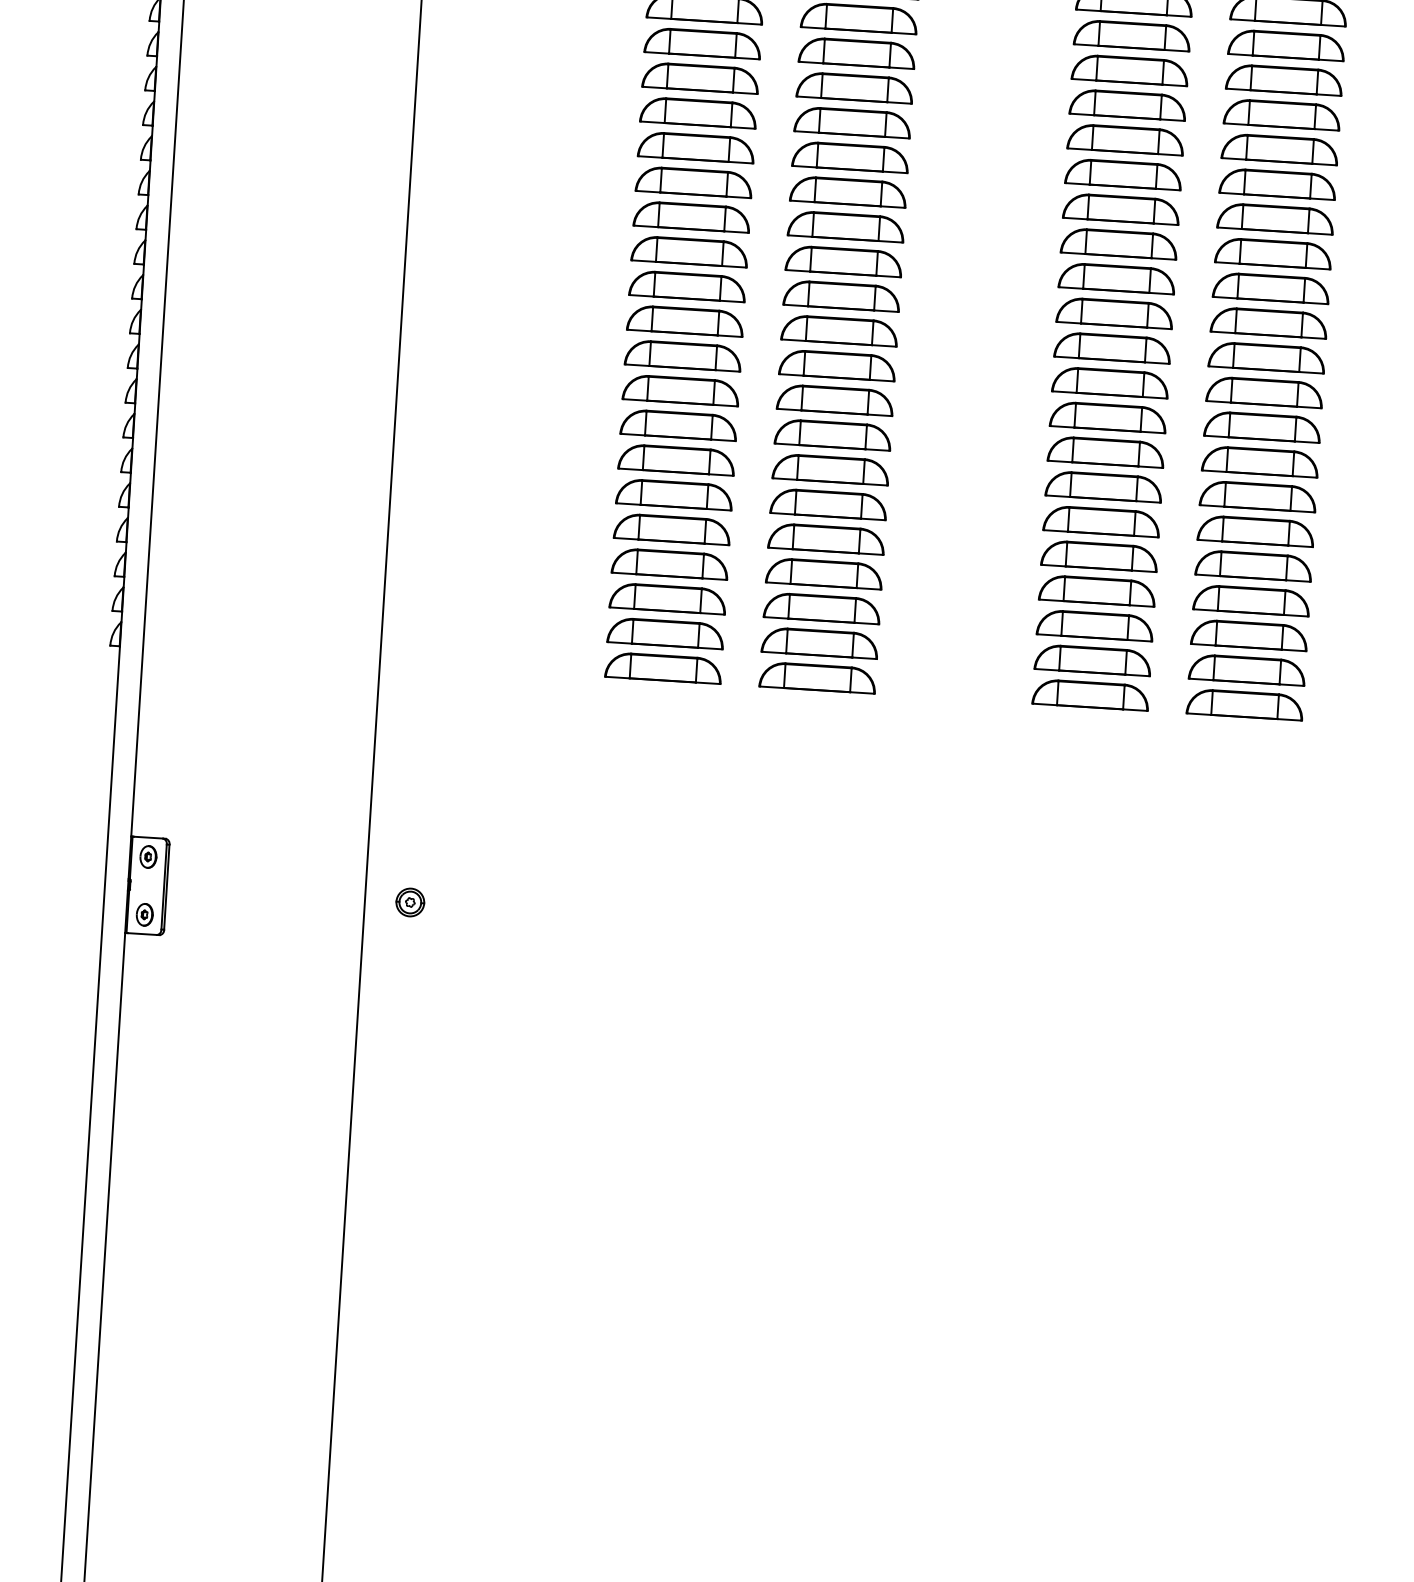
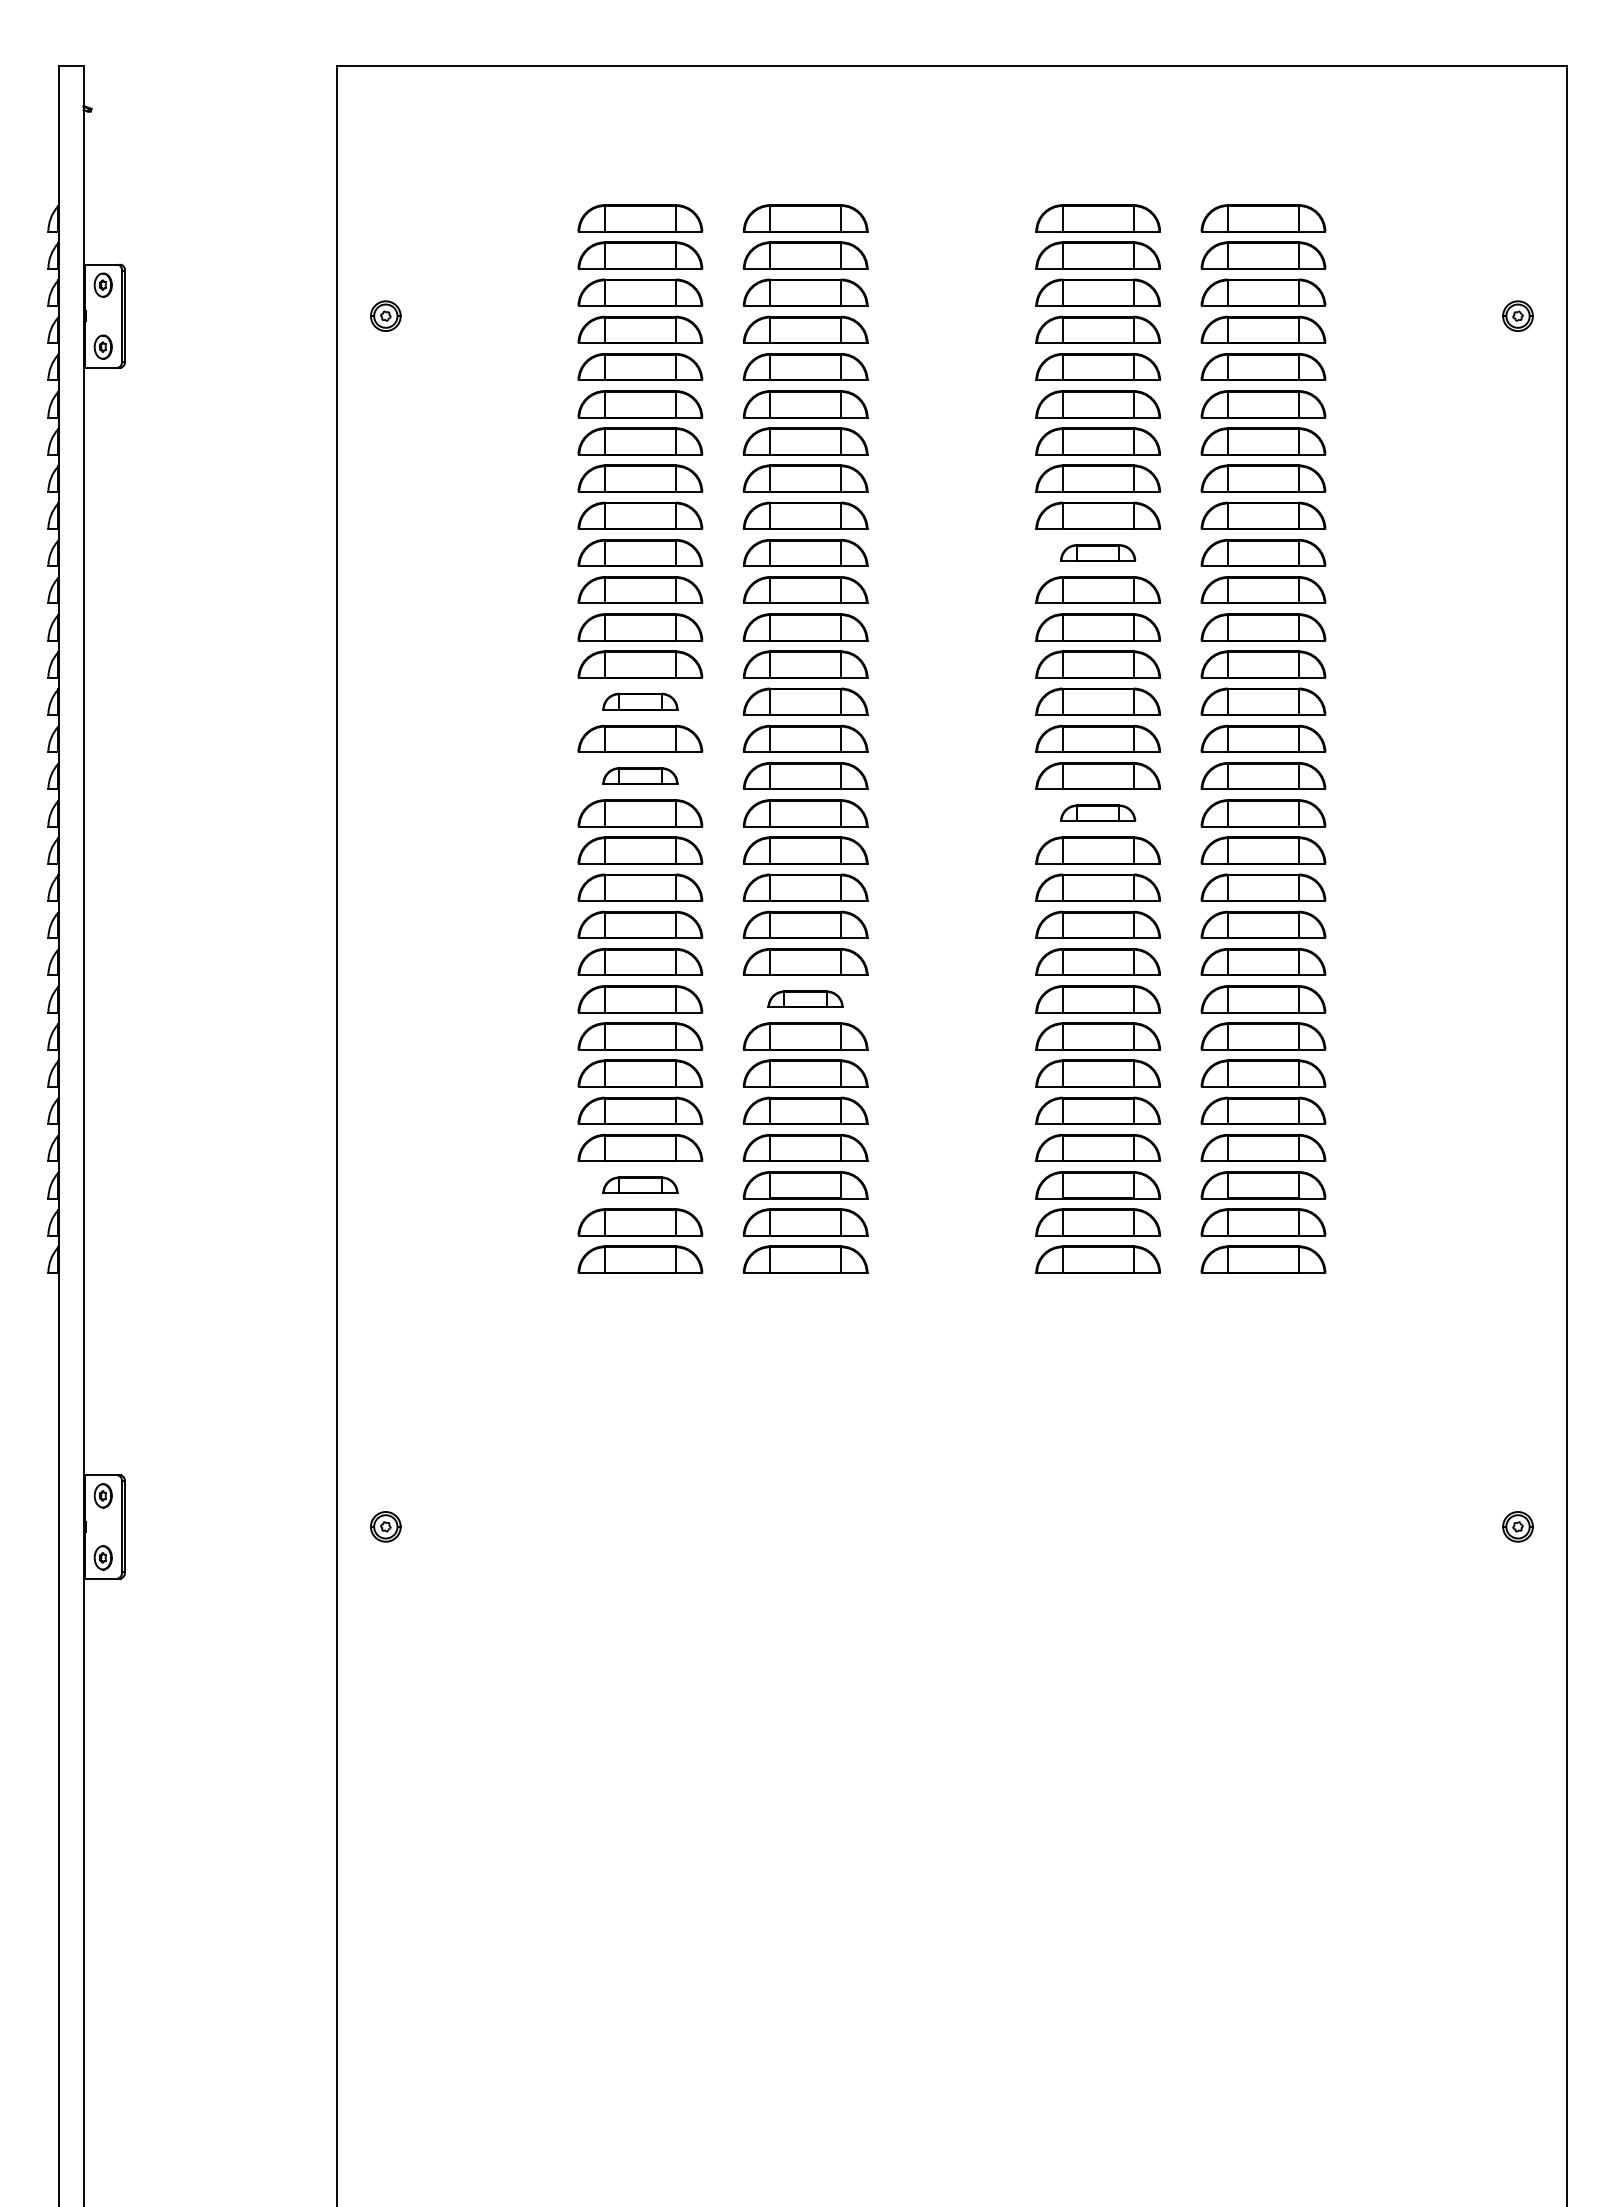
part: (1131, 34) -> (1097, 552), size x0.6
part: (696, 147) -> (640, 701), size x0.6
part: (692, 216) -> (640, 775), size x0.6
part: (1116, 278) -> (1097, 813), size x0.6
part: (832, 434) -> (805, 999), size x0.6
part: (668, 598) -> (640, 1185), size x0.6

